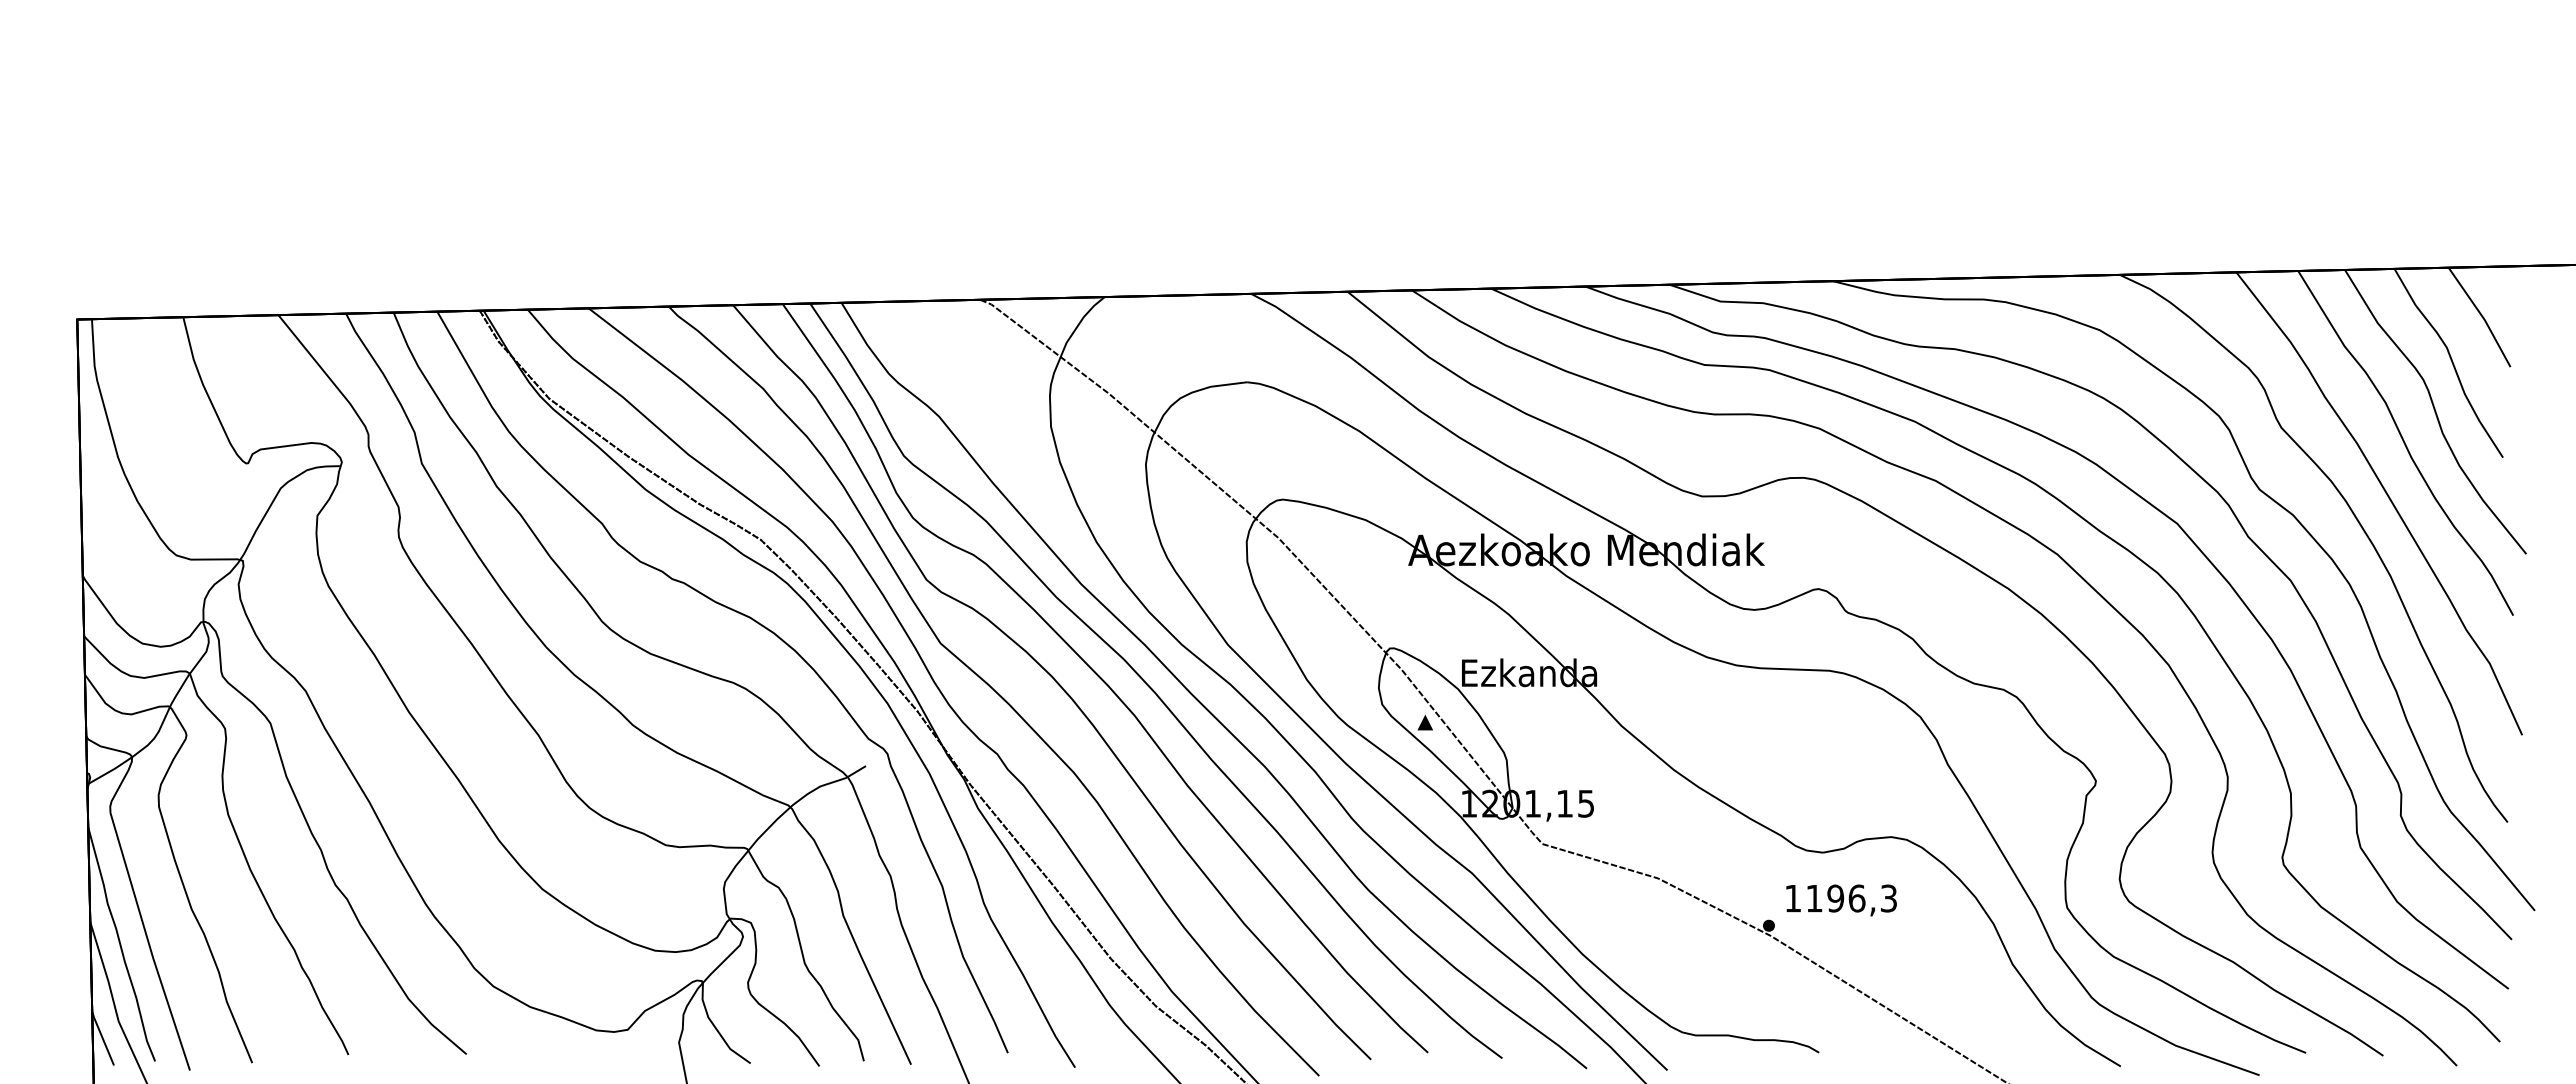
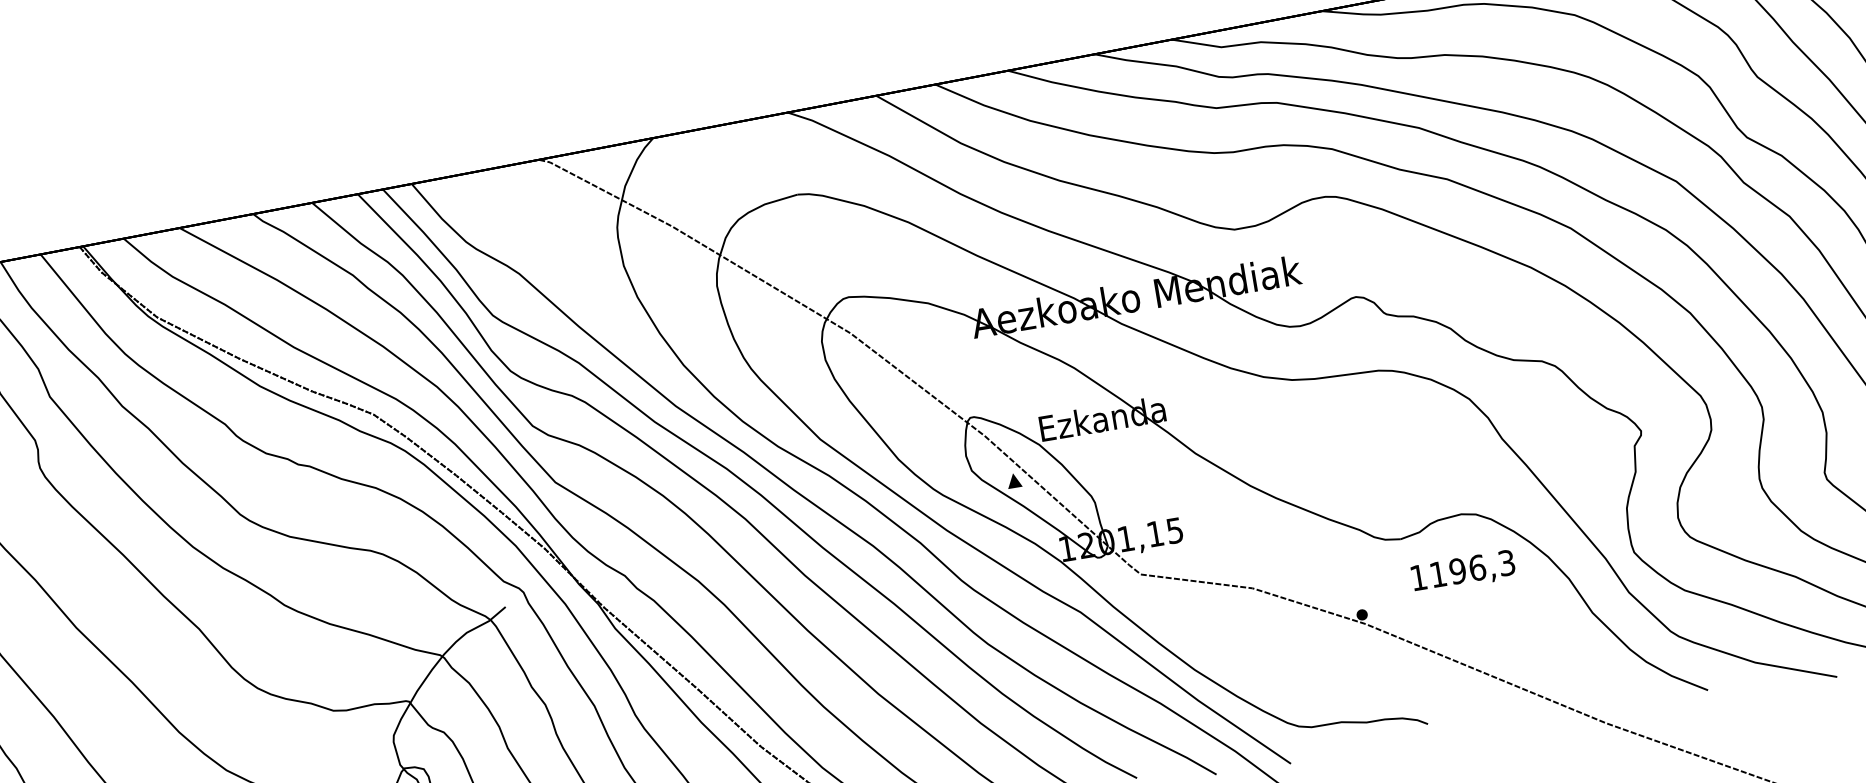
text: (1841, 900) -> (1463, 572), moved

